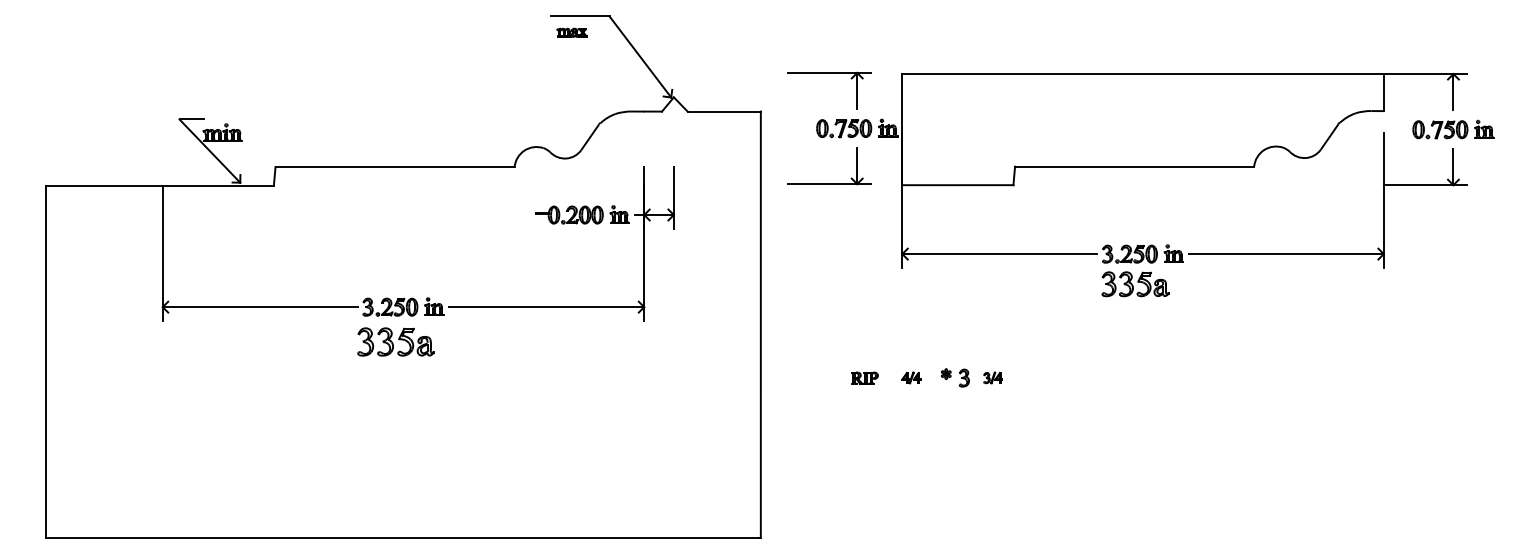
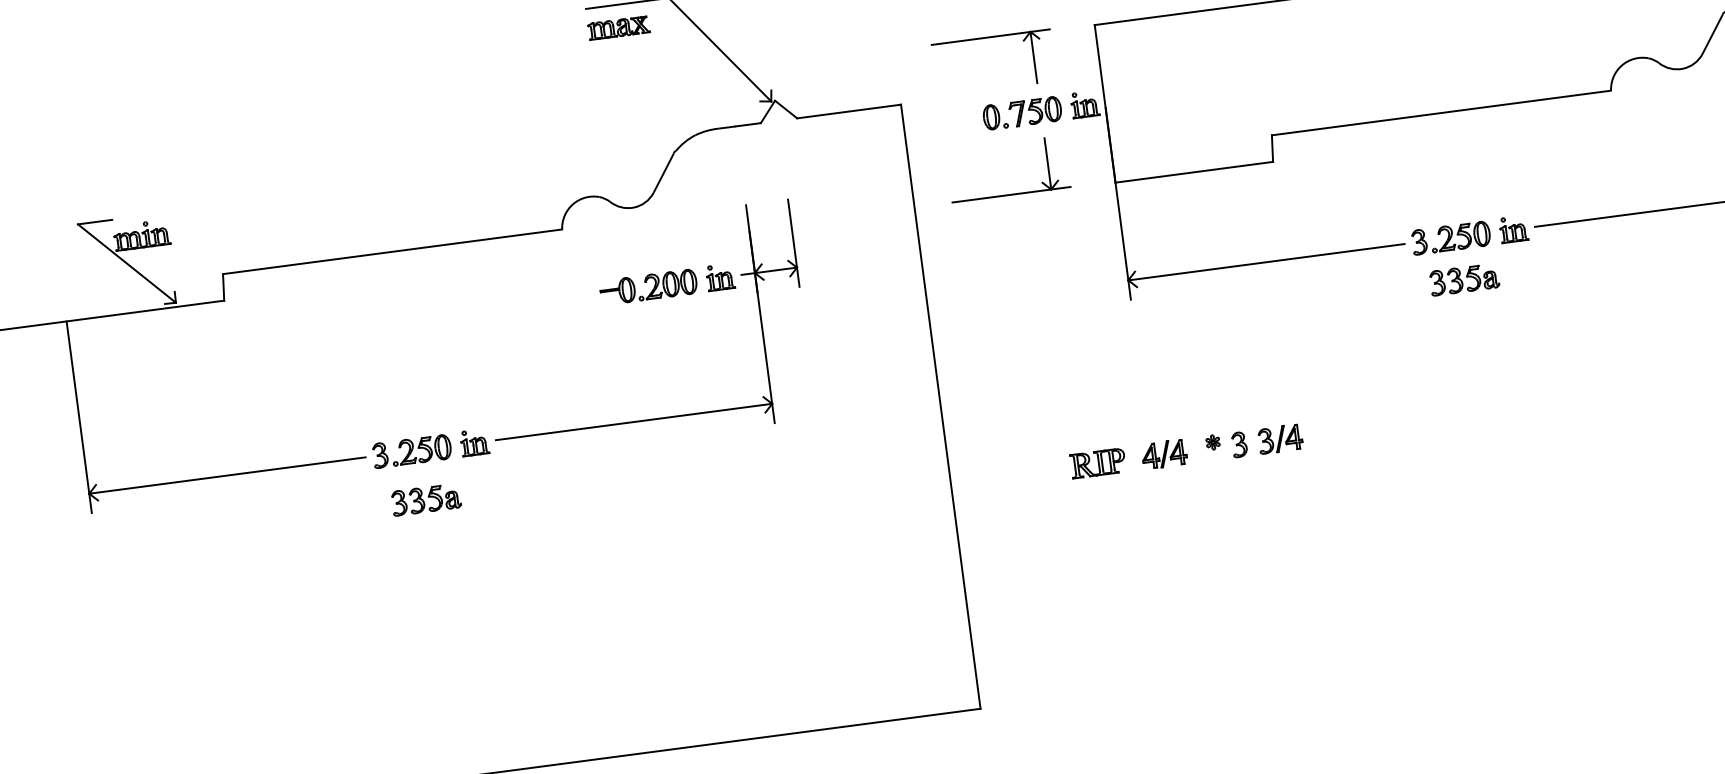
part: (572, 32) -> (619, 27), size x1.43
part: (1134, 283) -> (1463, 278), size x0.71
part: (395, 341) -> (425, 499), size x0.62
part: (911, 377) -> (1164, 453), size x1.67
part: (992, 377) -> (1279, 438), size x1.67
part: (864, 378) -> (1097, 463), size x1.43

